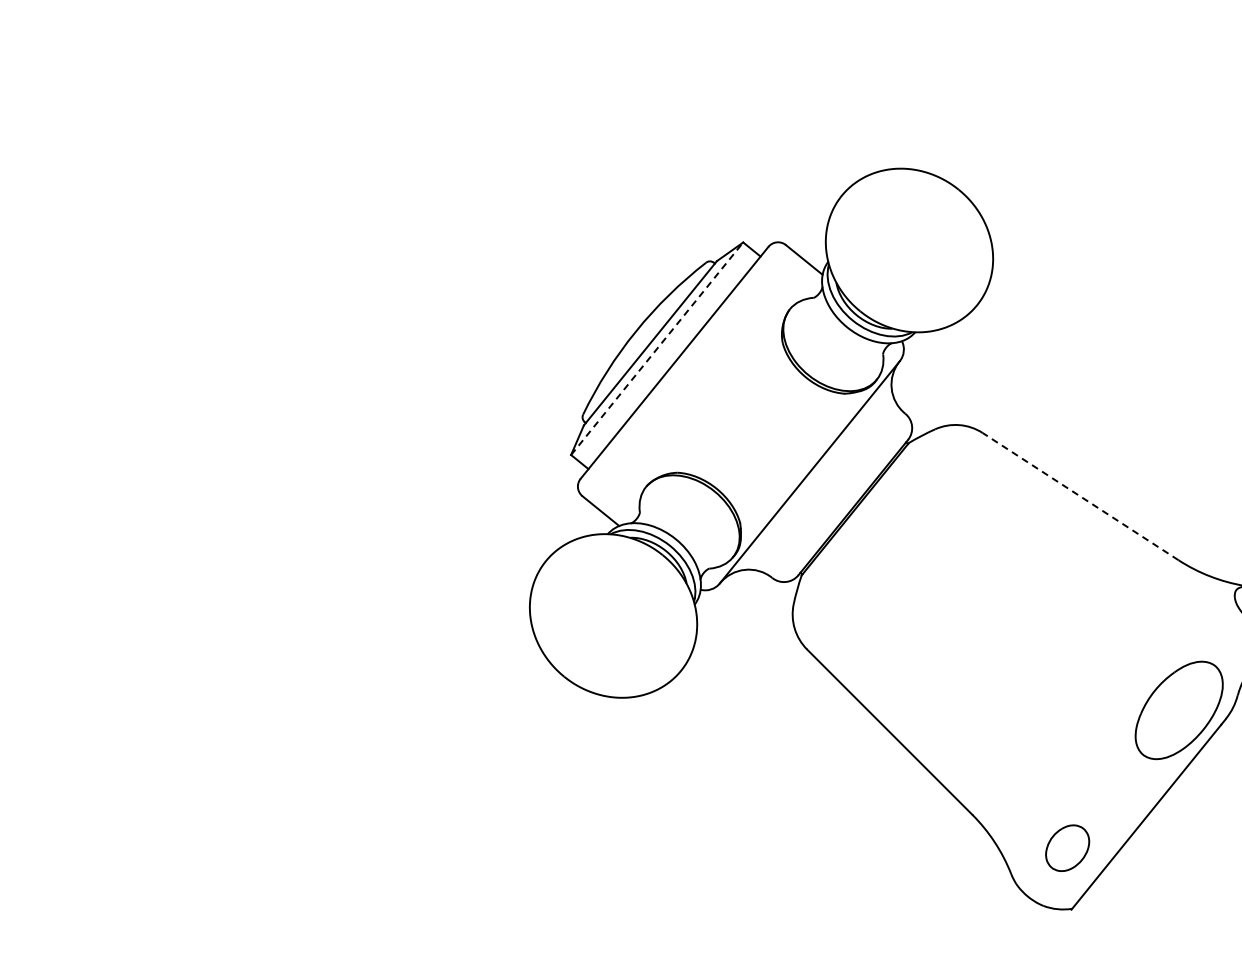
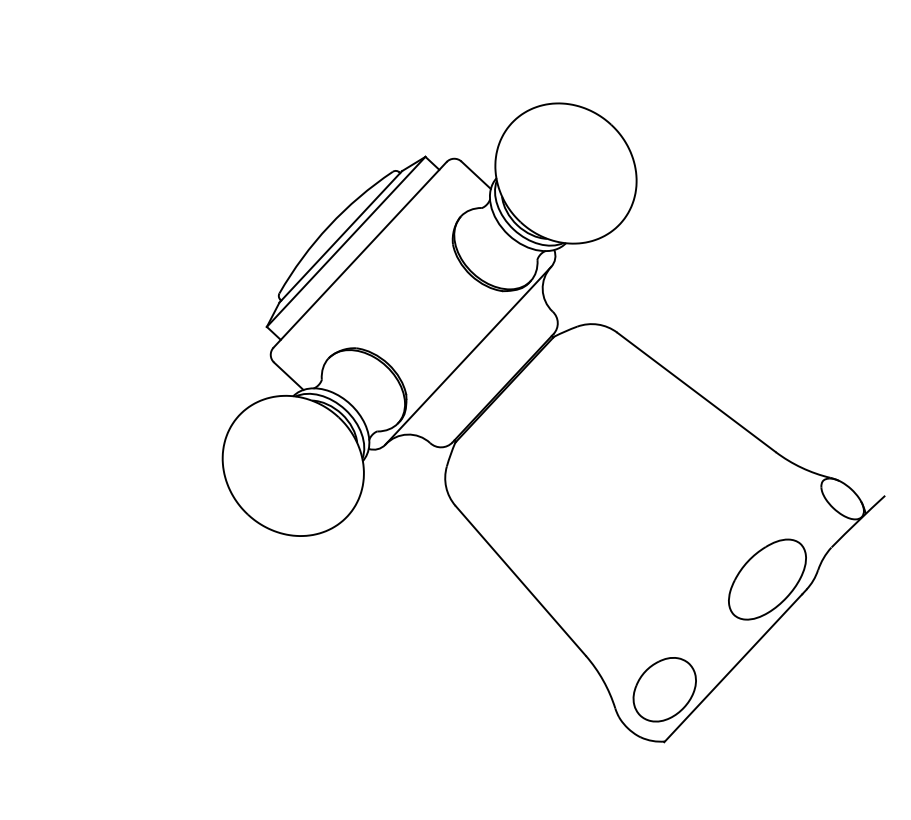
line: (657, 348) -> (346, 241), dashed -> solid
line: (1080, 496) -> (696, 392), dashed -> solid
part: (1067, 848) -> (664, 690), size x1.67

